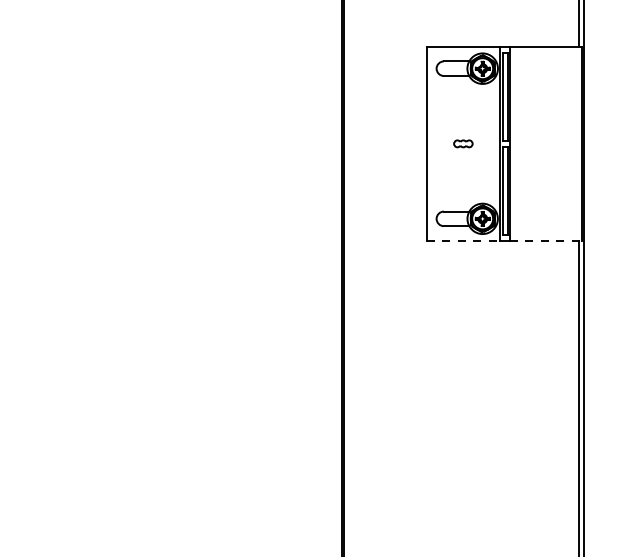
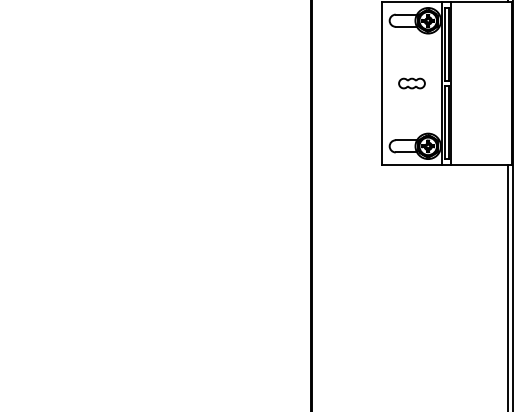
part: (463, 143) -> (412, 83), size x1.67
line: (463, 240) -> (412, 164), dashed -> solid
line: (546, 240) -> (481, 164), dashed -> solid

